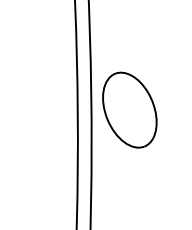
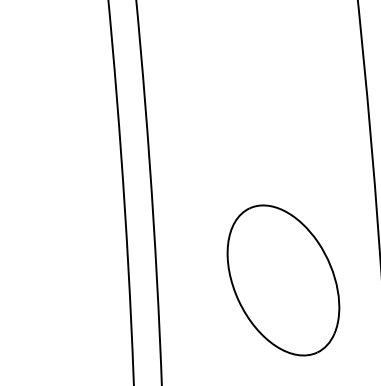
part: (129, 109) -> (282, 279), moved

